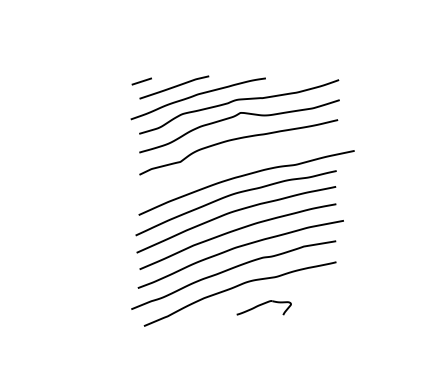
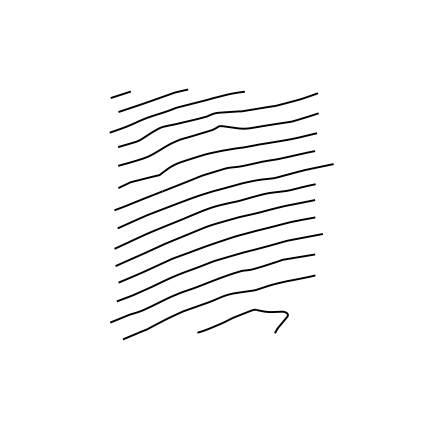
part: (234, 160) -> (213, 173), added
part: (263, 307) -> (242, 320), size x1.67

